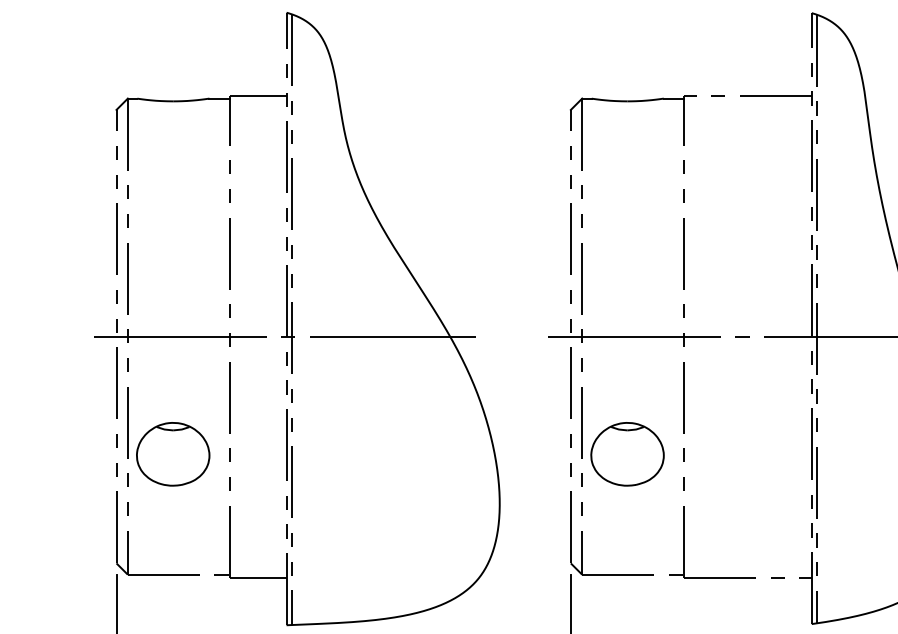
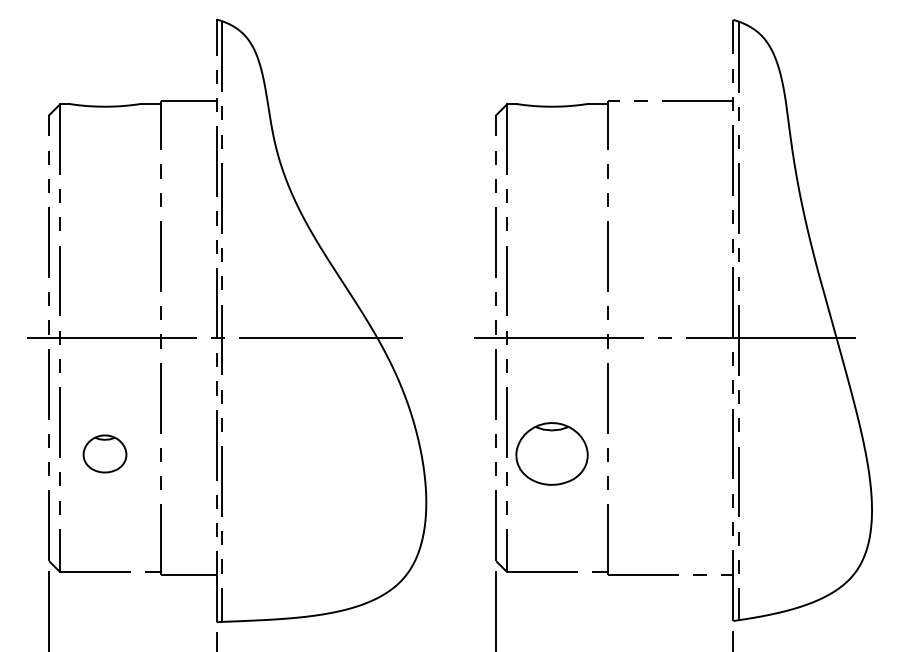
part: (172, 453) -> (104, 453), size x0.6

